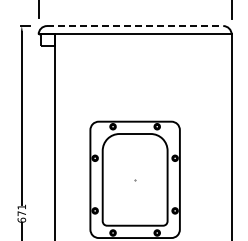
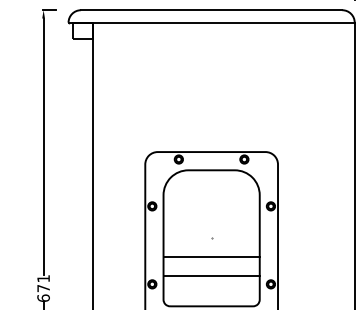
line: (135, 26) -> (212, 10), dashed -> solid
line: (134, 192) -> (210, 257), added
line: (134, 205) -> (210, 276), added

